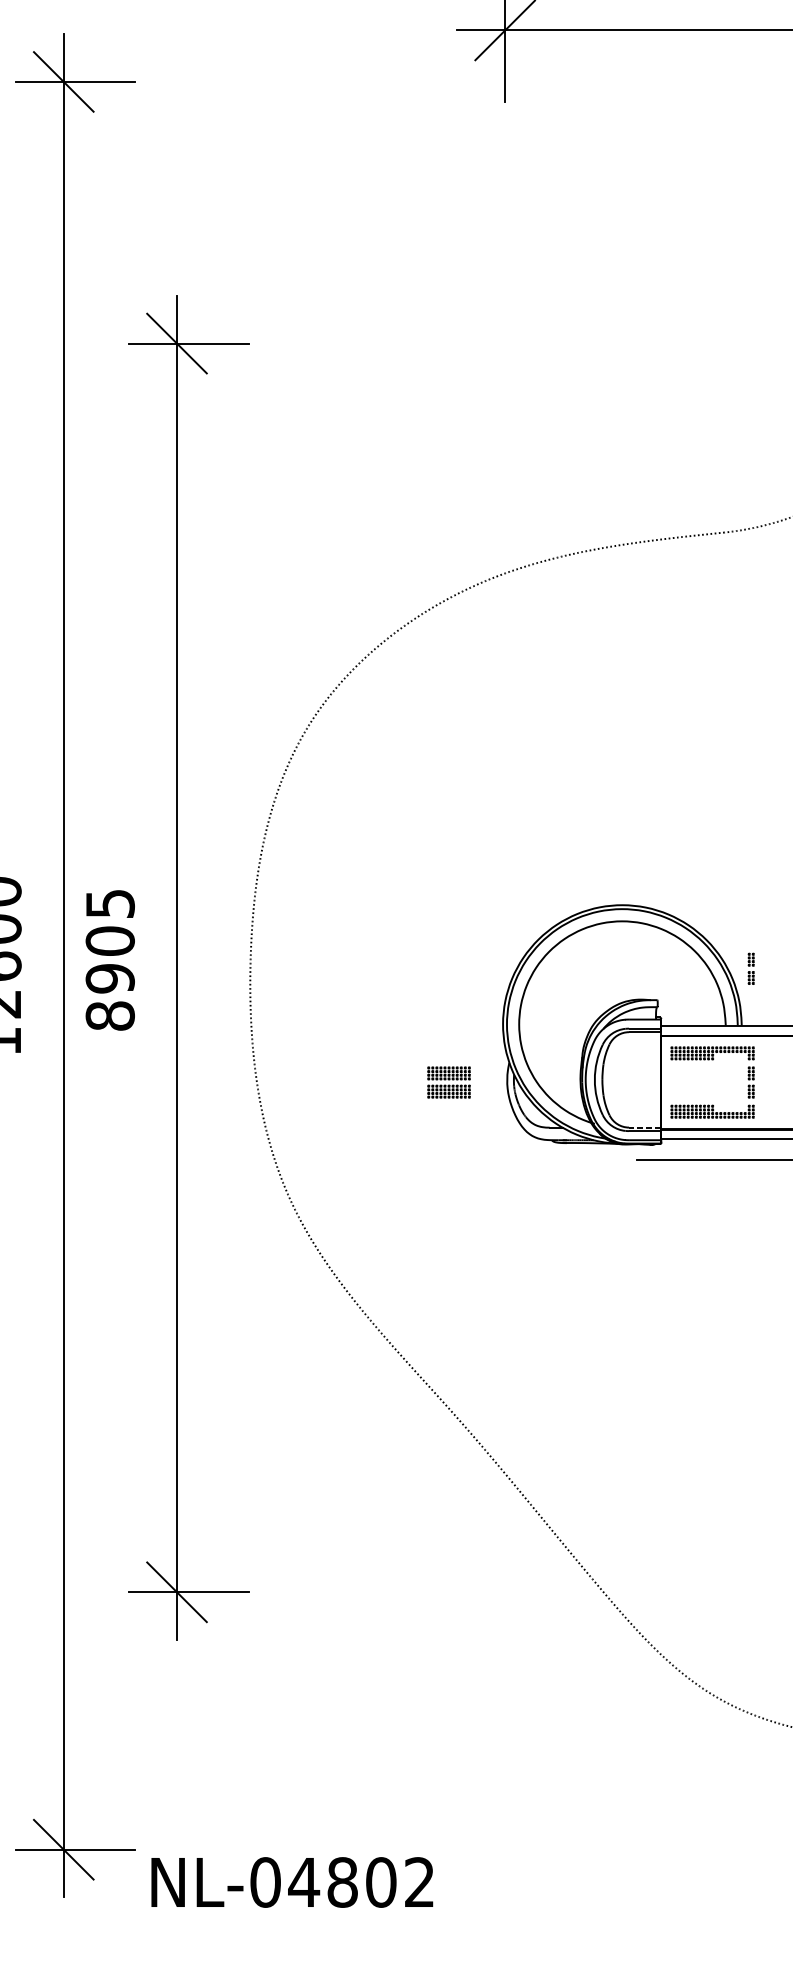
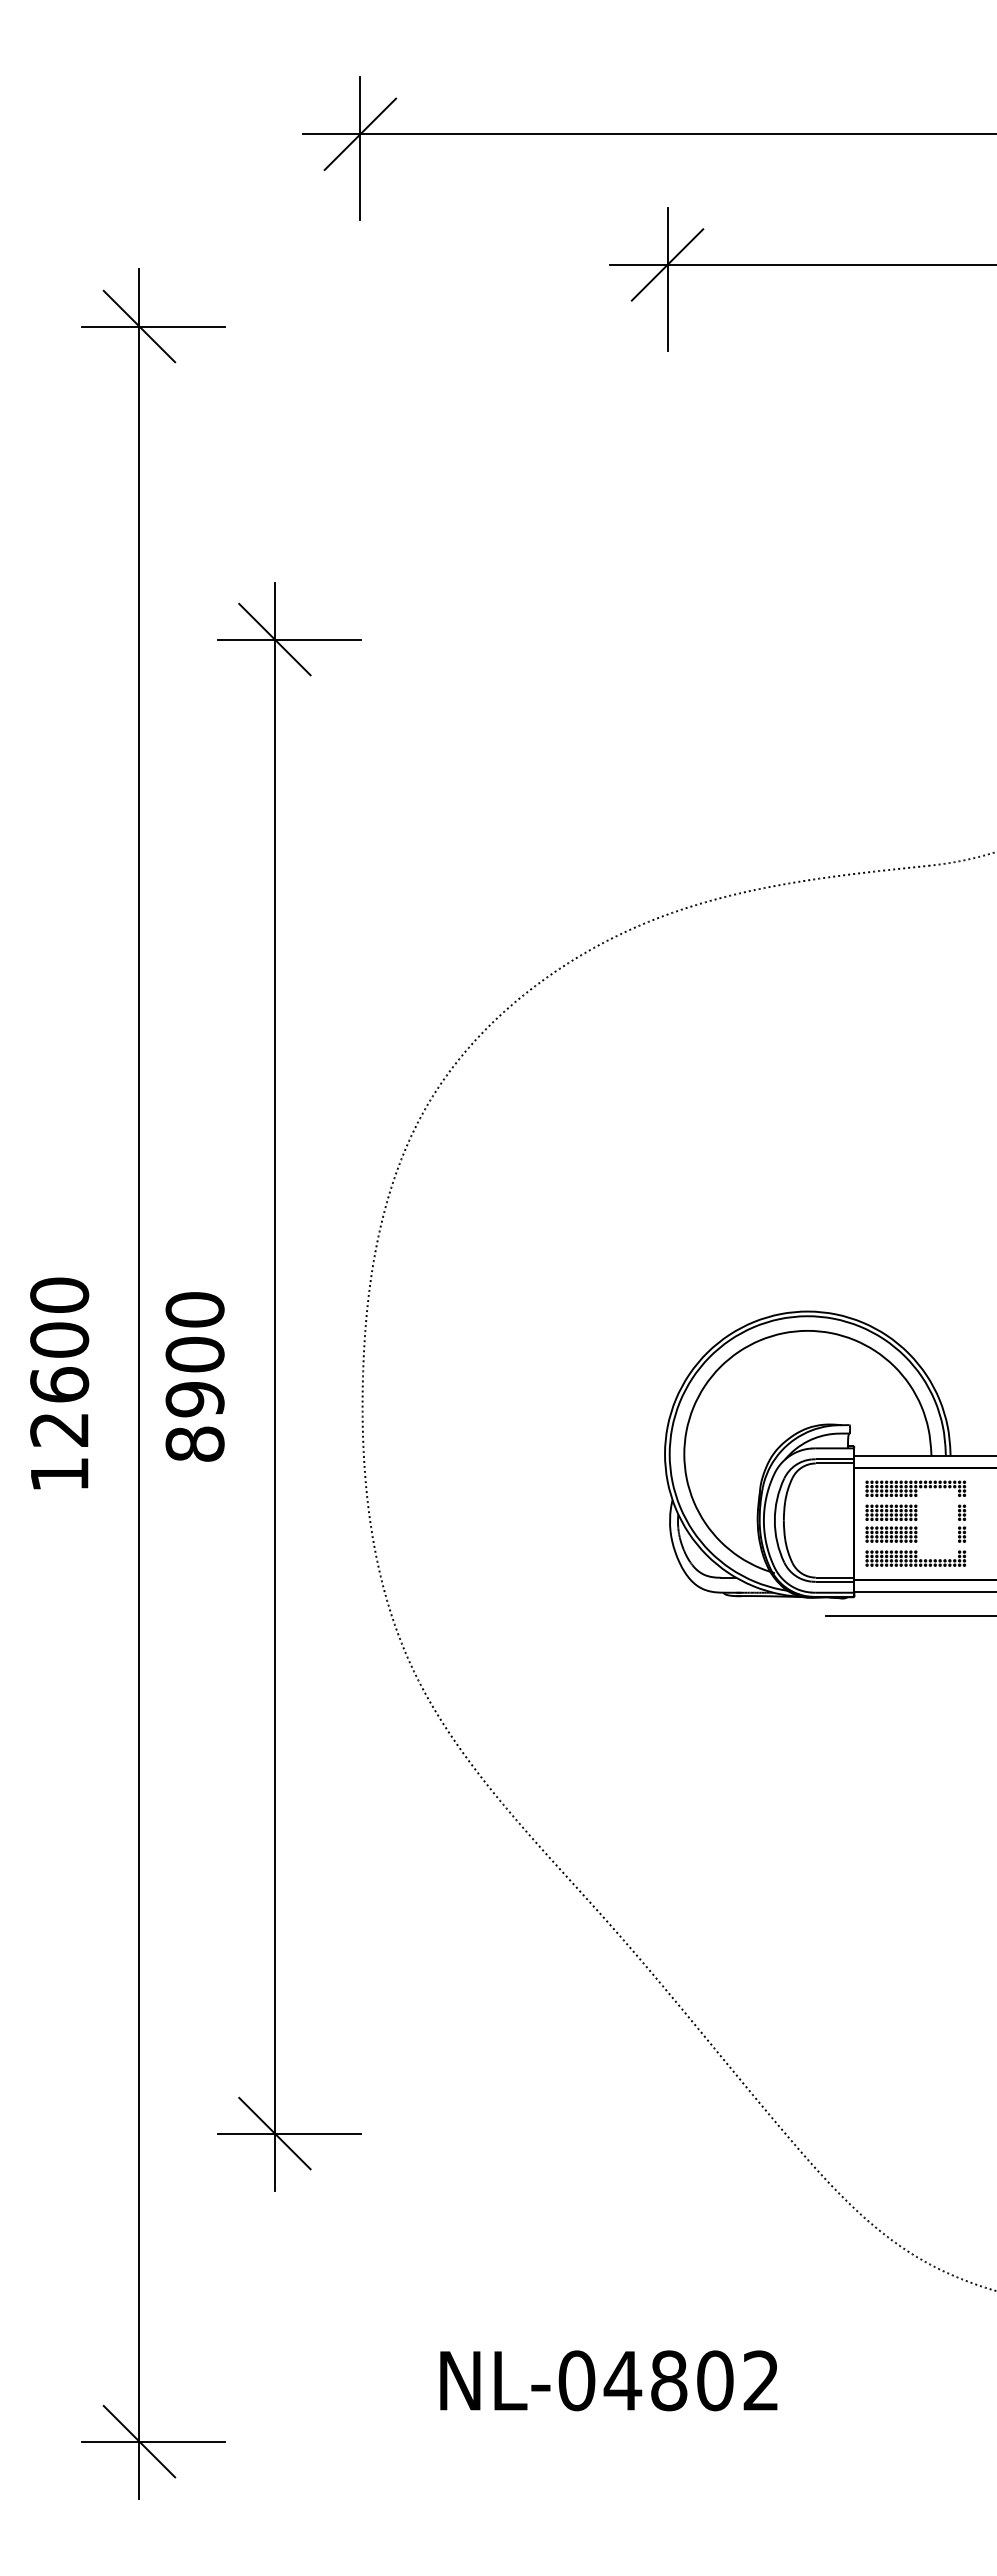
text: (109, 903) -> (194, 1309), 8905 -> 8900
part: (751, 968) -> (962, 1387), removed
part: (449, 1082) -> (891, 1523), moved
line: (644, 1127) -> (834, 1577), dashed -> solid
text: (292, 1882) -> (608, 2380), moved

